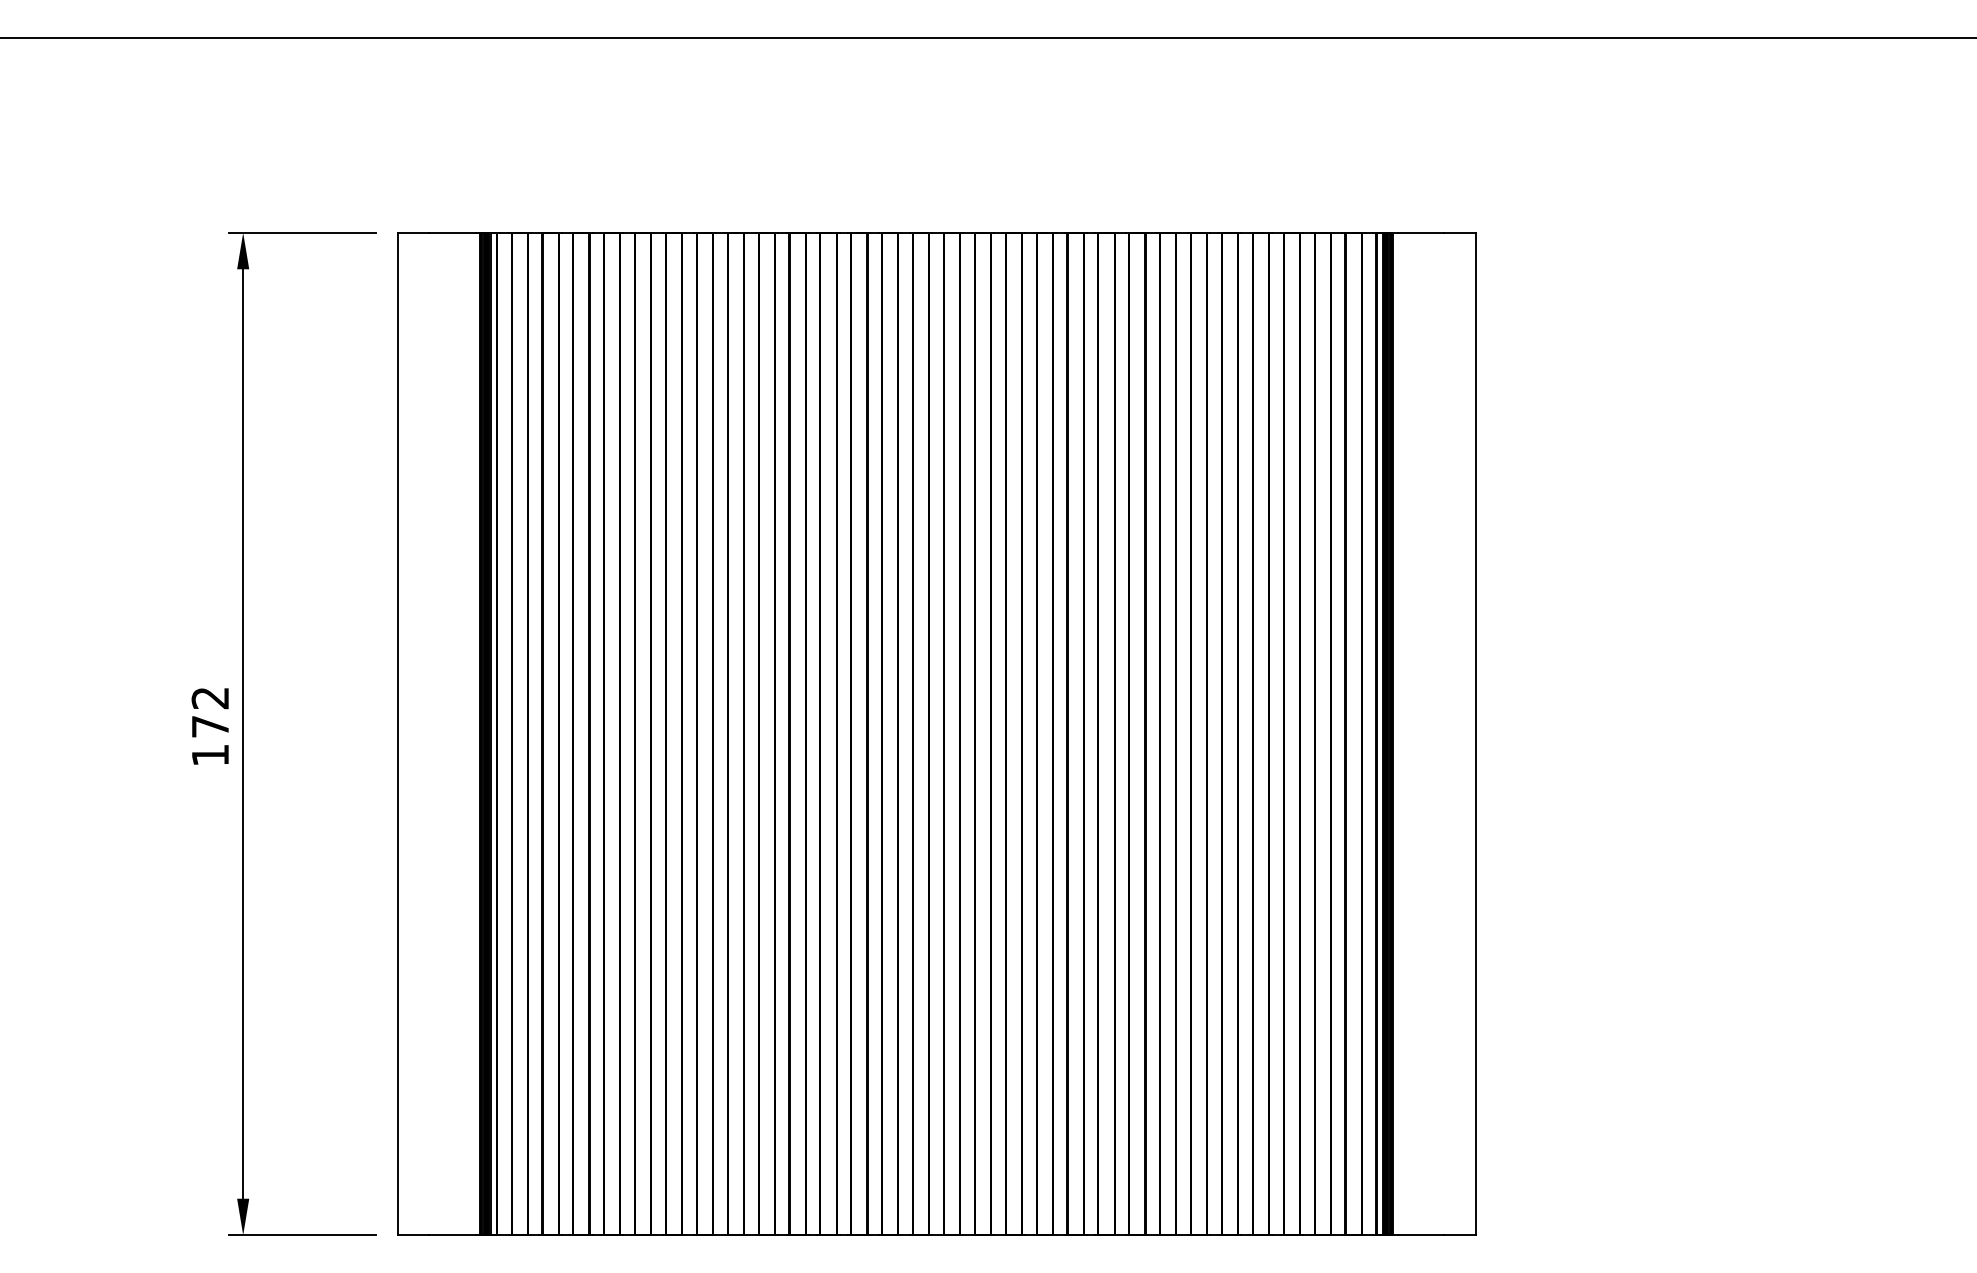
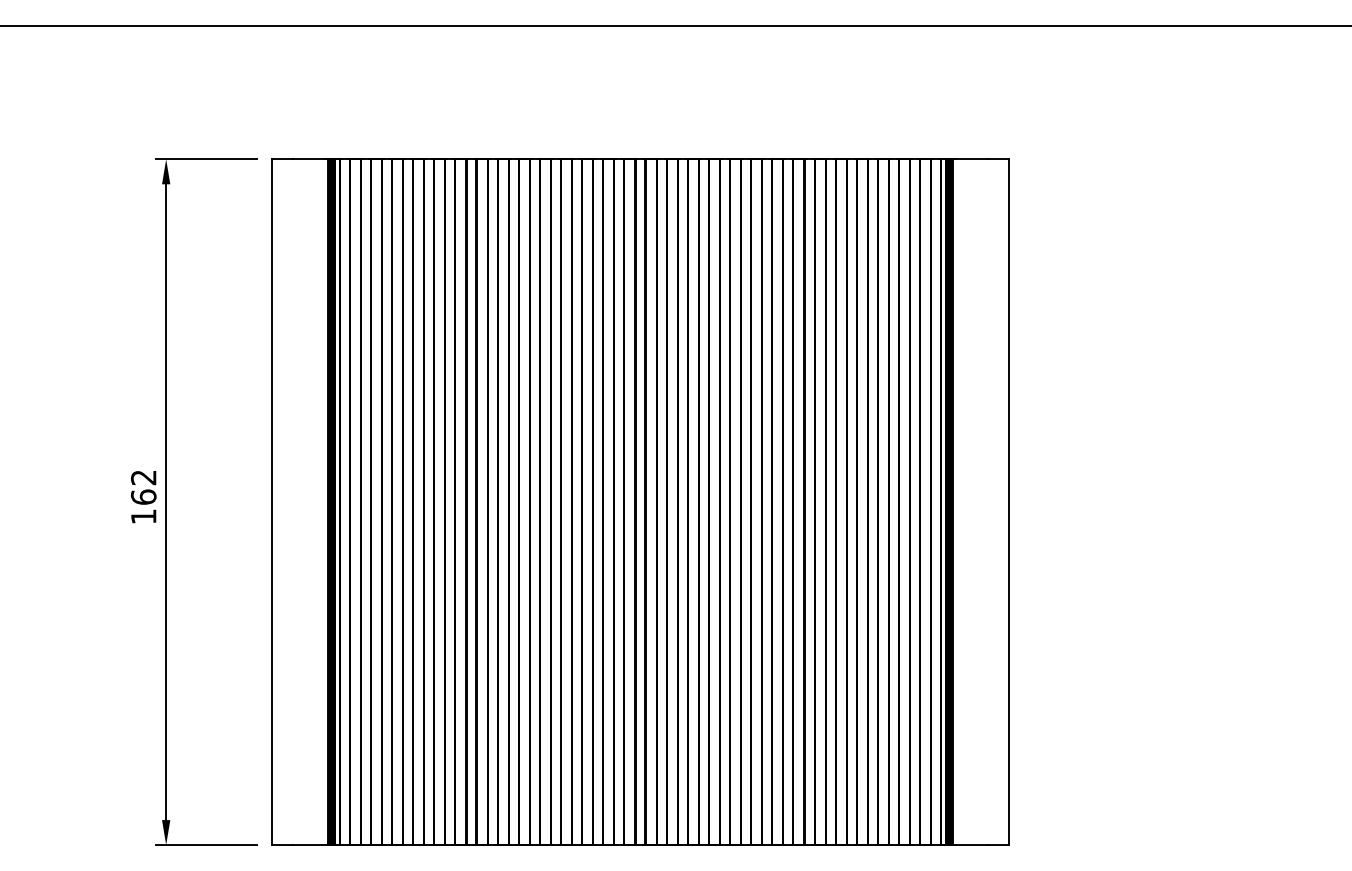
text: (210, 725) -> (143, 496), 172 -> 162

